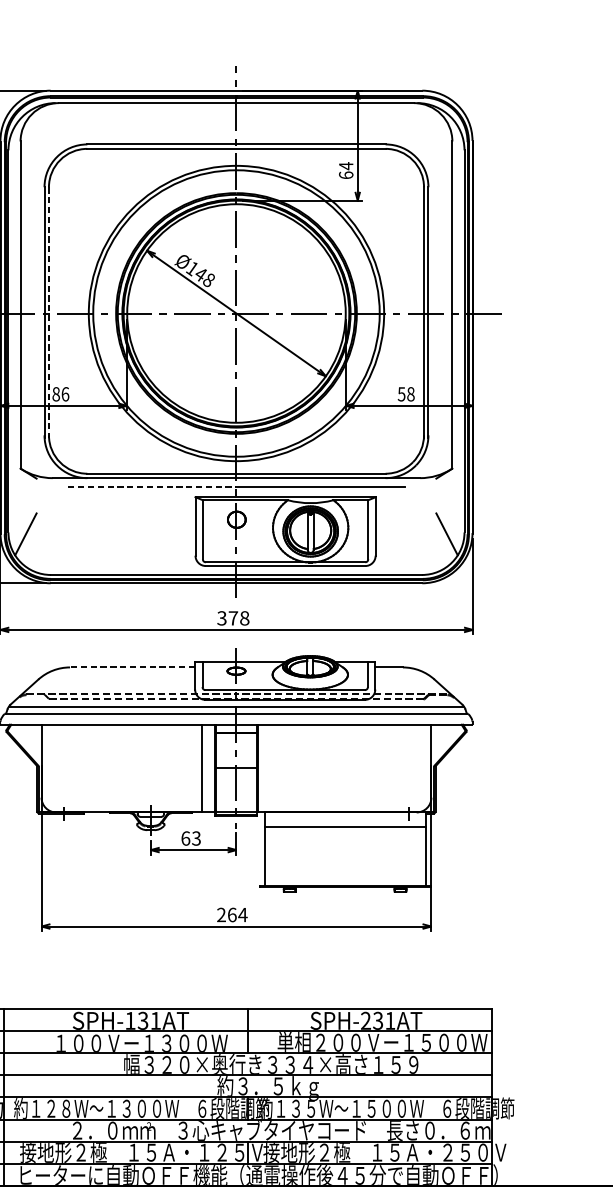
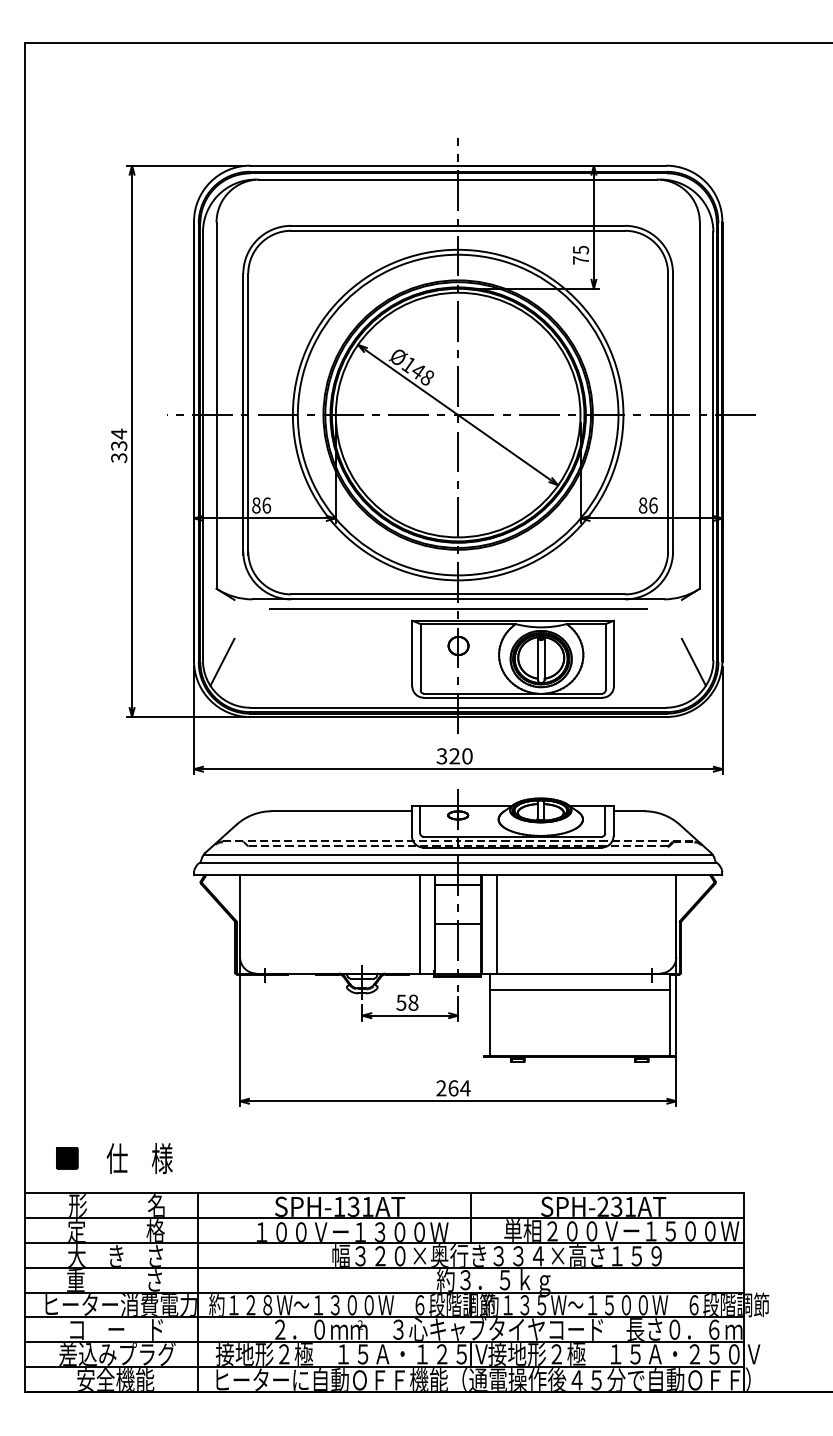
text: (345, 170) -> (580, 254), 64 -> 75
line: (49, 312) -> (248, 414), dashed -> solid
text: (405, 394) -> (647, 505), 58 -> 86
line: (152, 487) -> (364, 609), dashed -> solid
text: (238, 618) -> (460, 756), 378 -> 320
line: (132, 667) -> (341, 811), dashed -> solid
line: (270, 768) -> (496, 924), added
text: (191, 838) -> (407, 1002), 63 -> 58

